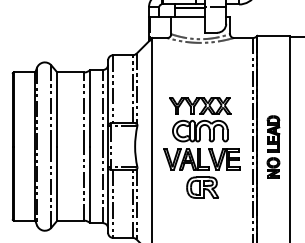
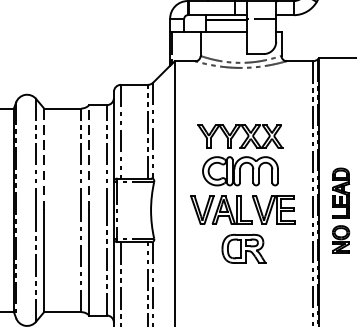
line: (90, 107) -> (89, 156), solid -> dashed
line: (57, 109) -> (44, 159), solid -> dashed
part: (201, 147) -> (242, 193), moved

